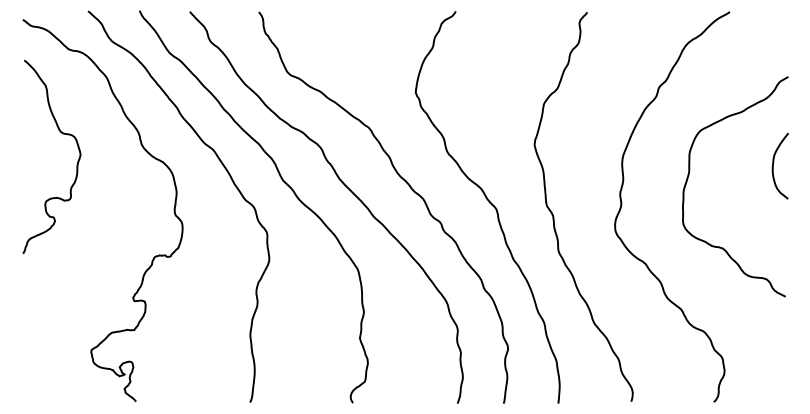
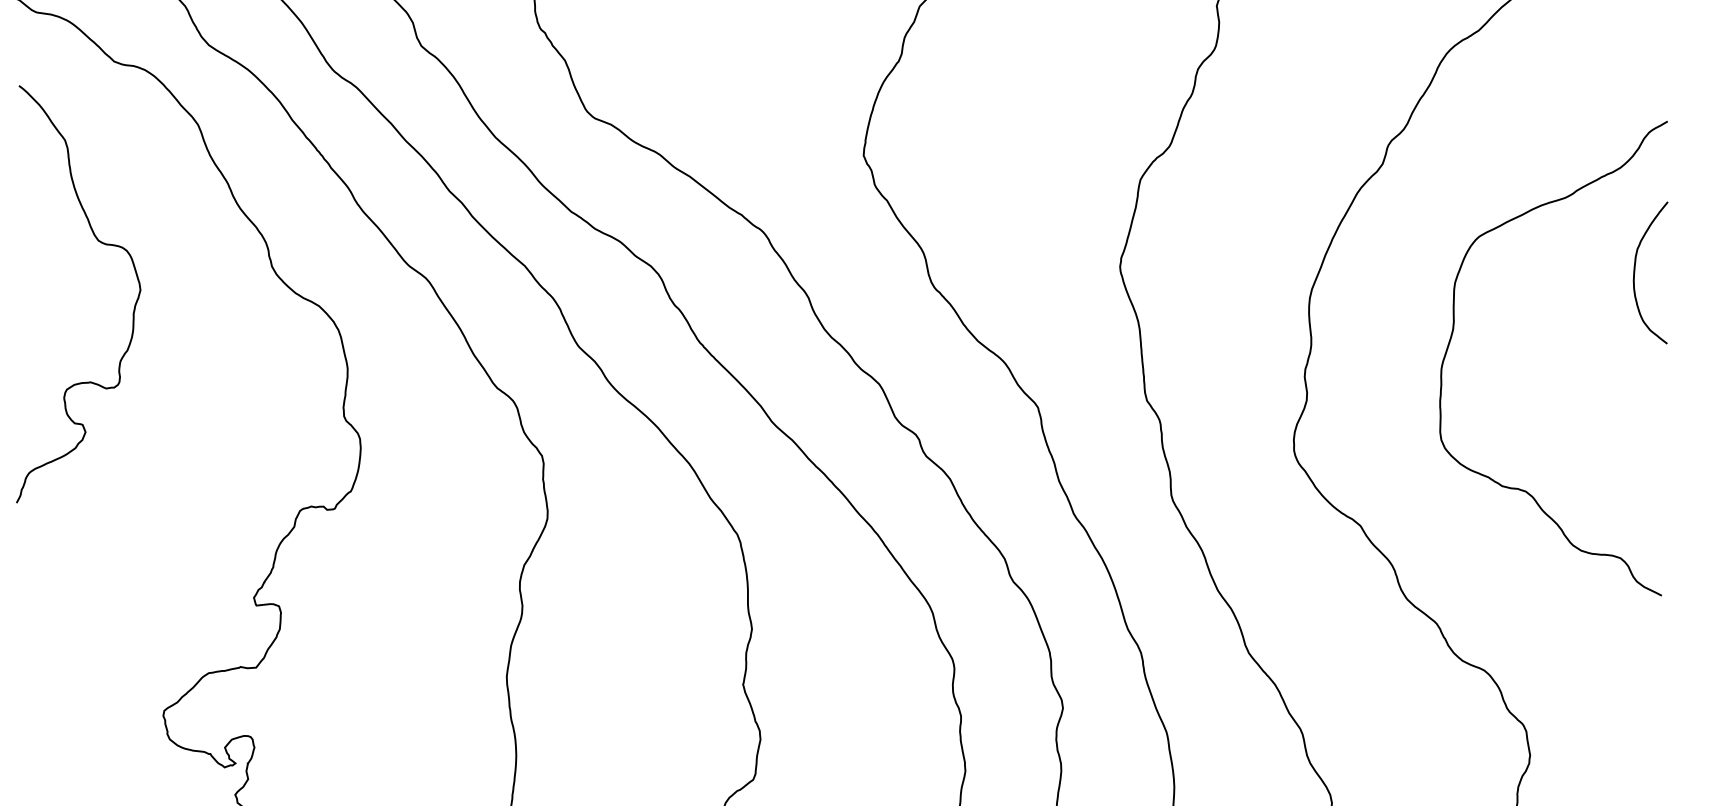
curve: (774, 162) -> (1637, 265), moved

